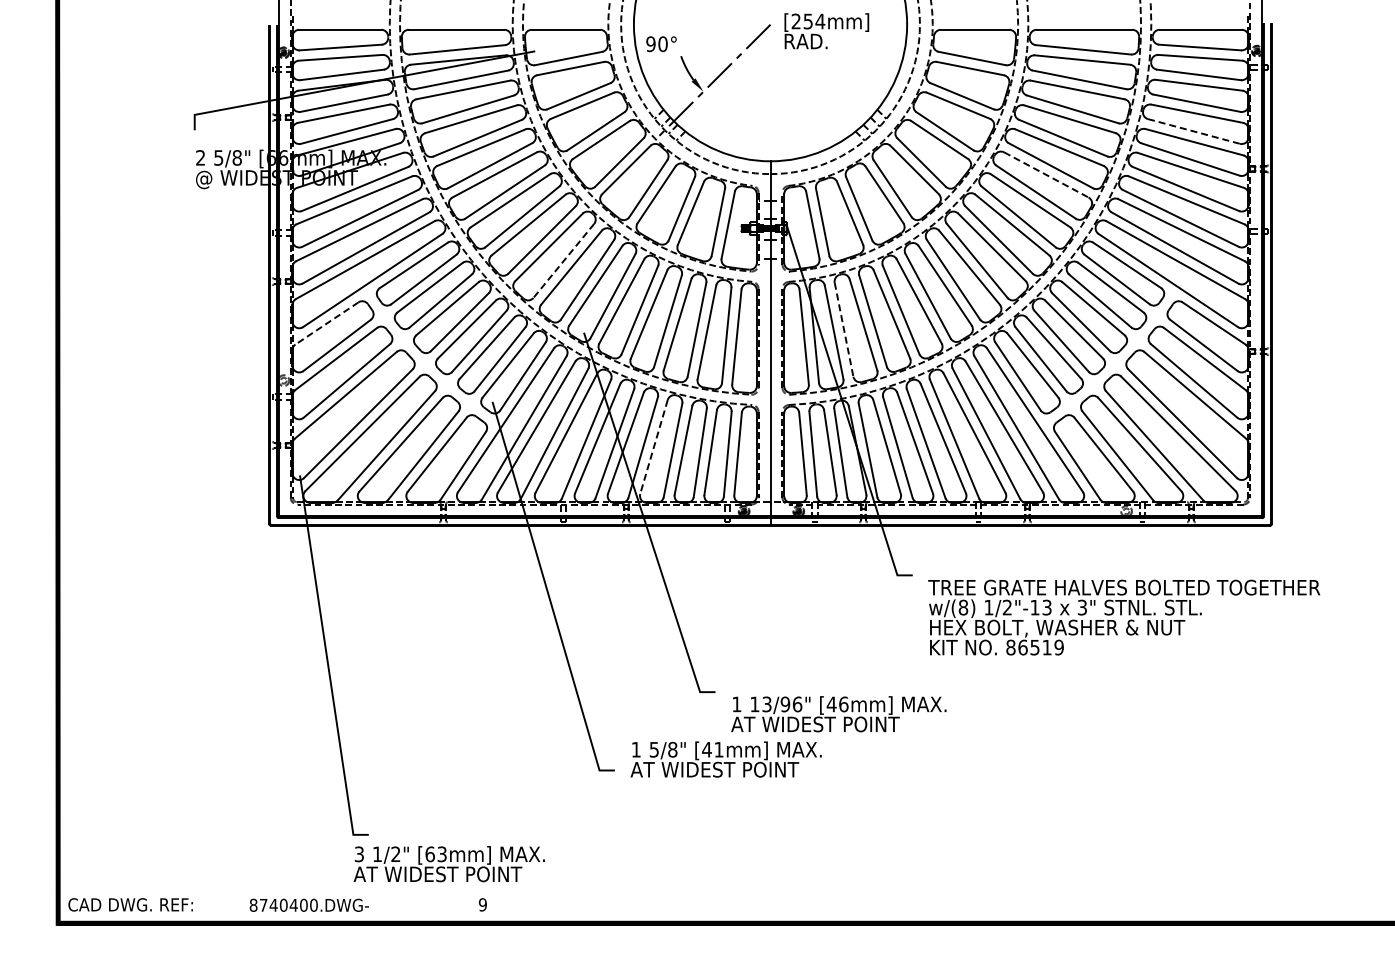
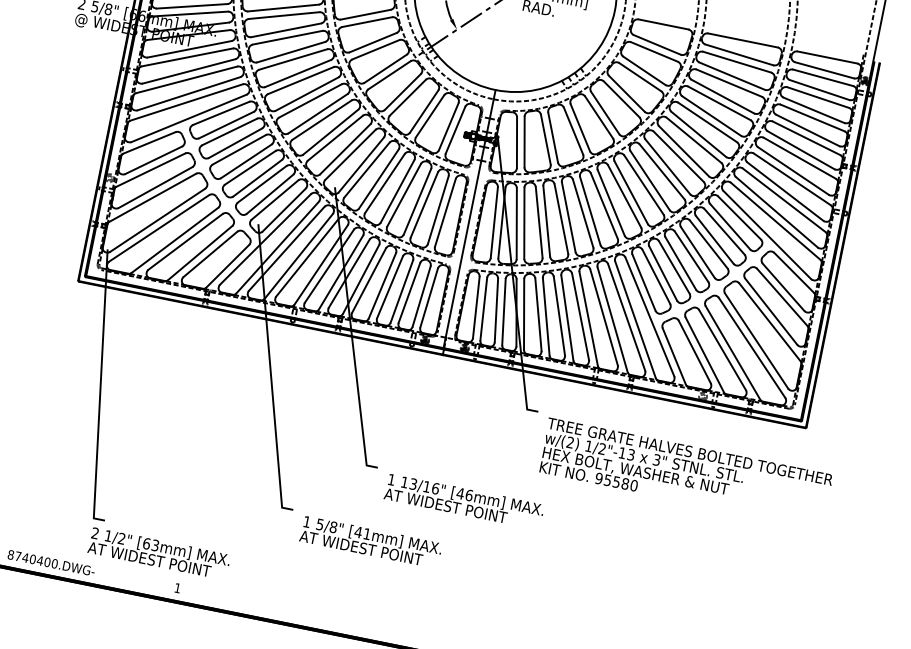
line: (1194, 131) -> (808, 130), dashed -> solid
line: (1046, 174) -> (694, 140), dashed -> solid
line: (563, 260) -> (330, 131), dashed -> solid
line: (327, 323) -> (149, 142), dashed -> solid
line: (844, 329) -> (524, 223), dashed -> solid
line: (653, 447) -> (368, 280), dashed -> solid
text: (963, 607) -> (570, 442), w/(8) -> w/(2)
text: (1034, 647) -> (616, 482), 86519 -> 95580
text: (785, 704) -> (426, 486), 13/96" -> 13/16"
text: (725, 759) -> (370, 542), moved
text: (358, 854) -> (94, 533), 3 -> 2
text: (482, 904) -> (177, 587), 9 -> 1

